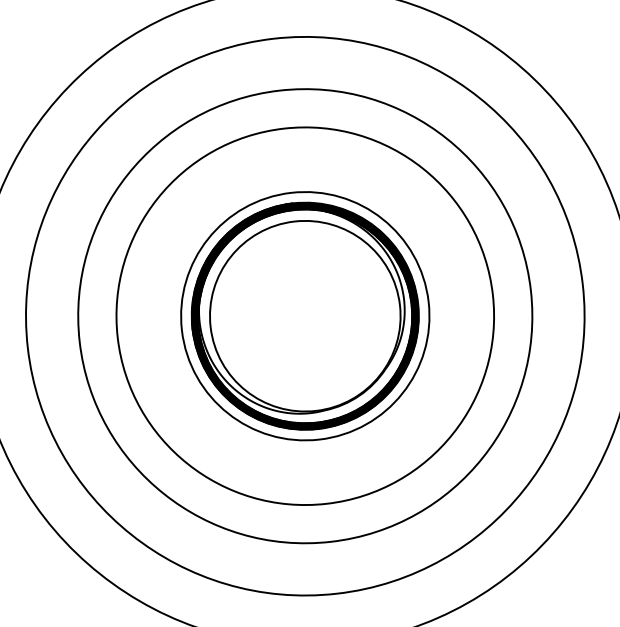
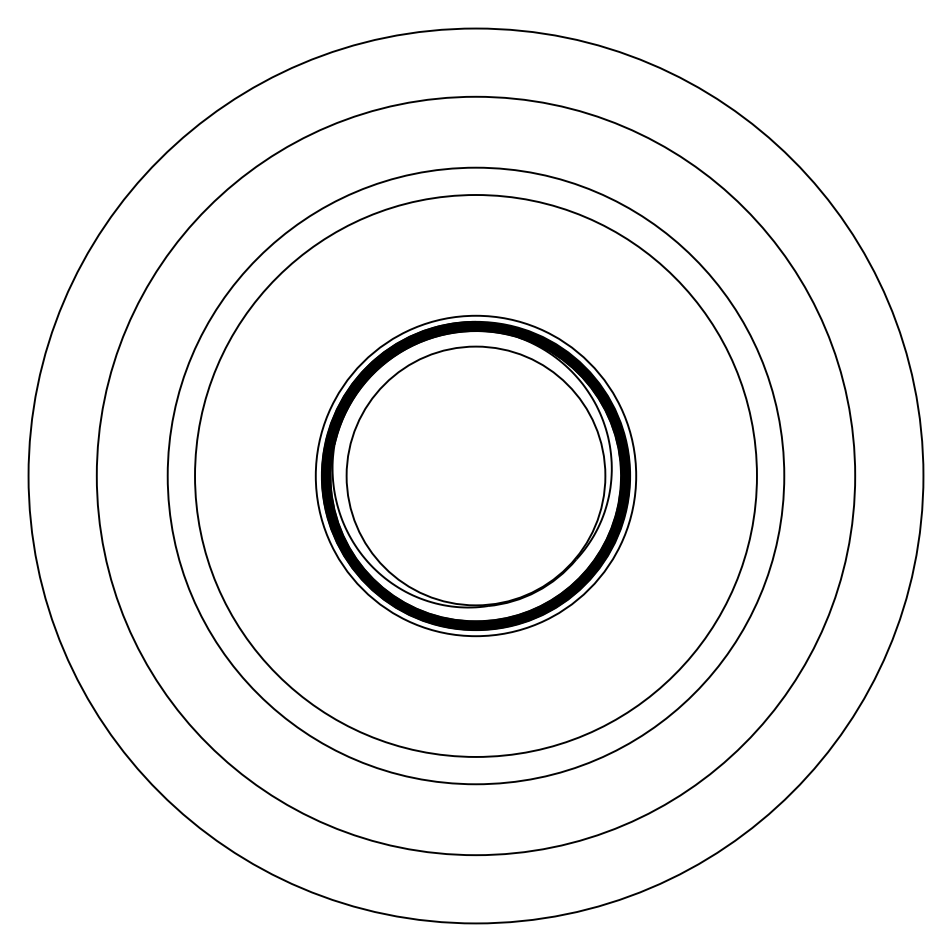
circle: (304, 315) -> (475, 475), size x0.62
circle: (304, 315) -> (475, 475), size x1.67

